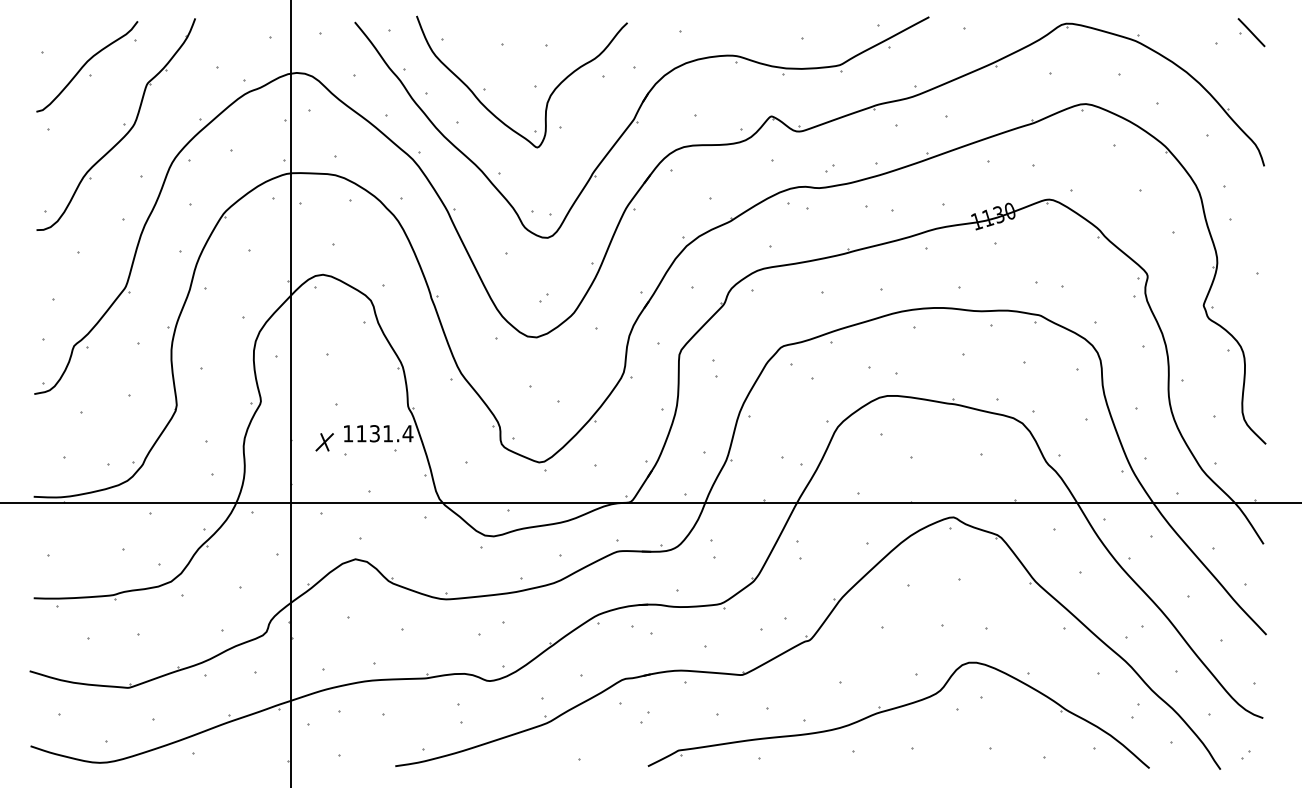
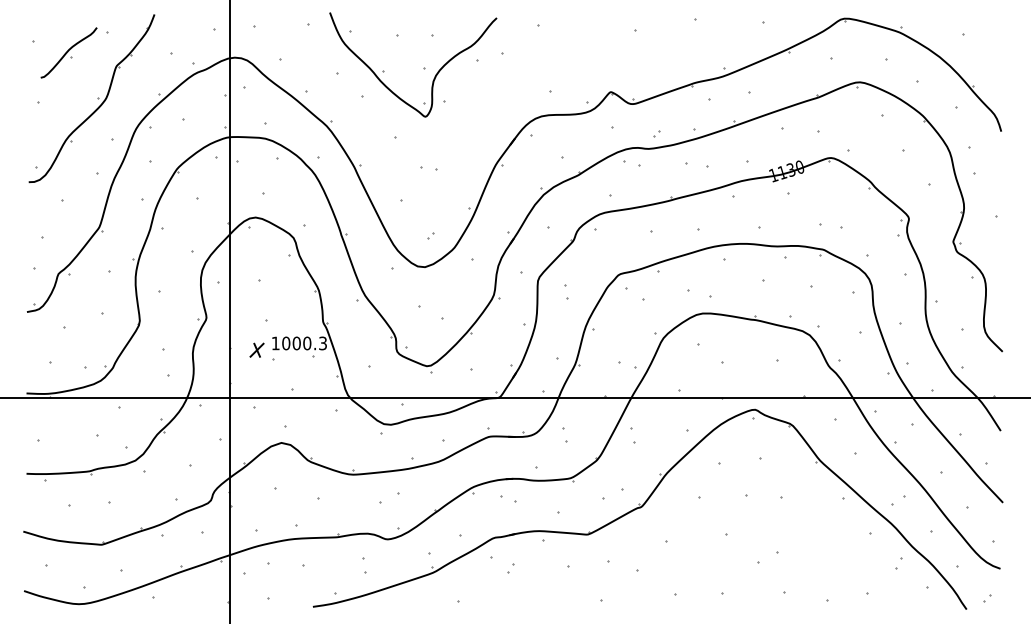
part: (1251, 32) -> (991, 25), removed
part: (86, 66) -> (68, 52), size x0.7
part: (642, 127) -> (508, 100), removed
text: (384, 433) -> (304, 343), 1131.4 -> 1000.3
part: (898, 715) -> (711, 566), removed

